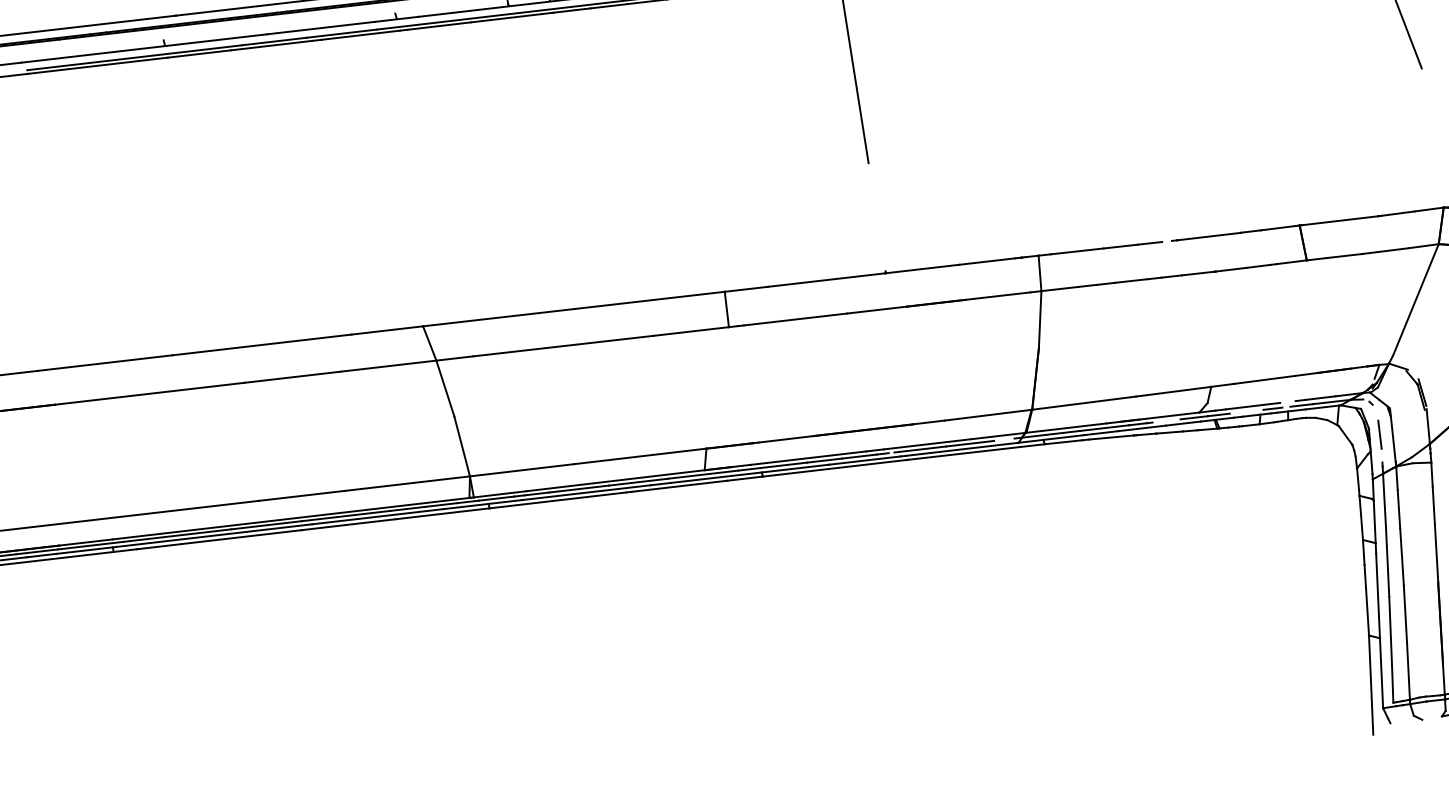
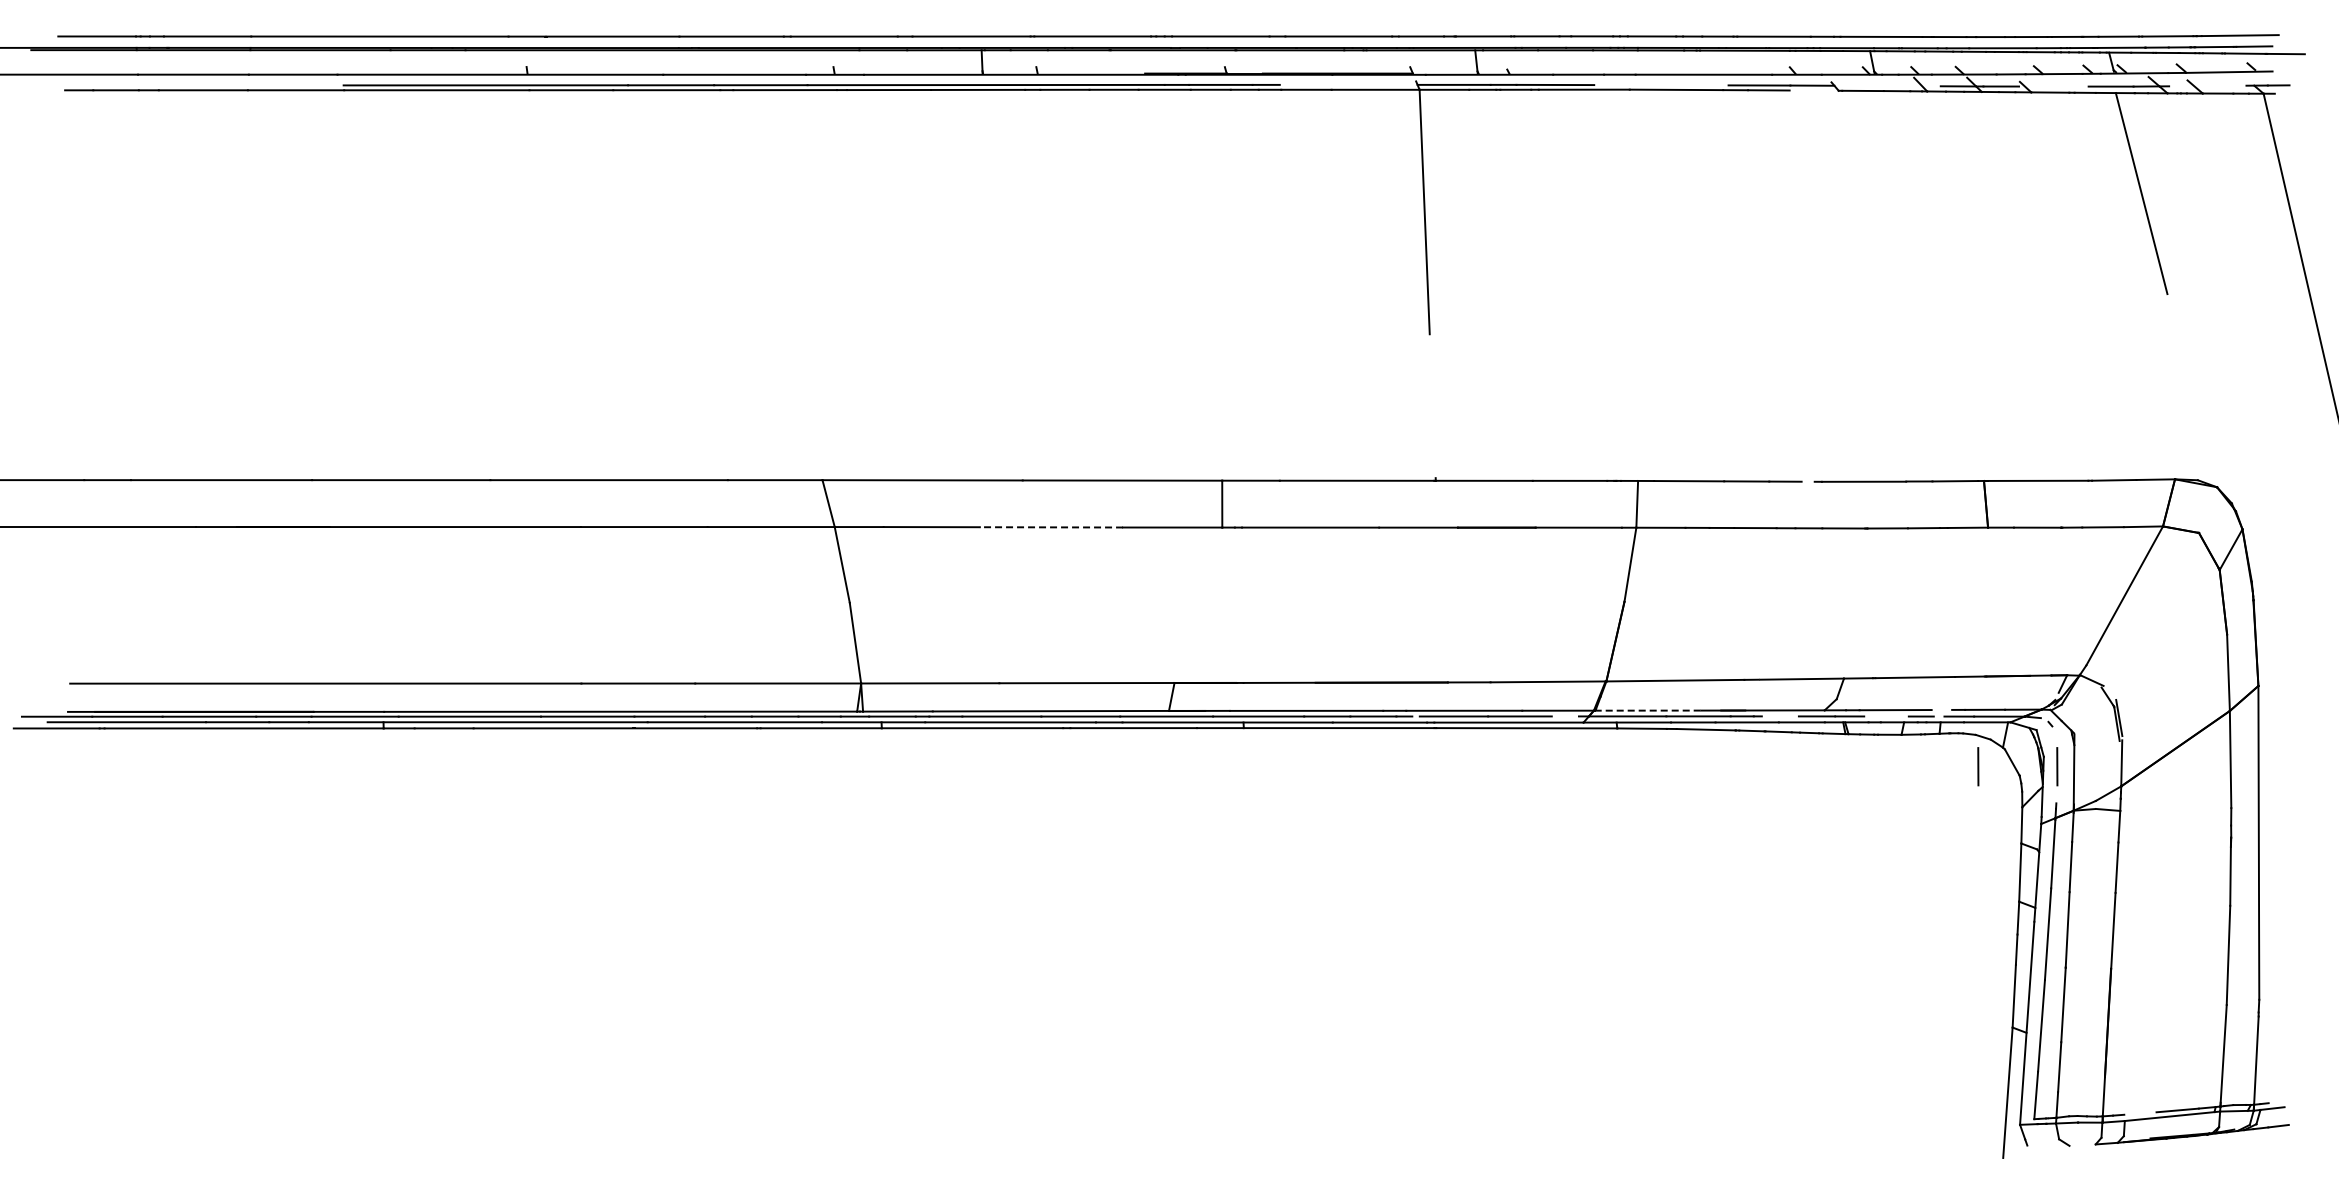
line: (600, 342) -> (1051, 527), solid -> dashed
line: (1066, 428) -> (1648, 710), solid -> dashed
line: (1320, 441) -> (1978, 766), added

